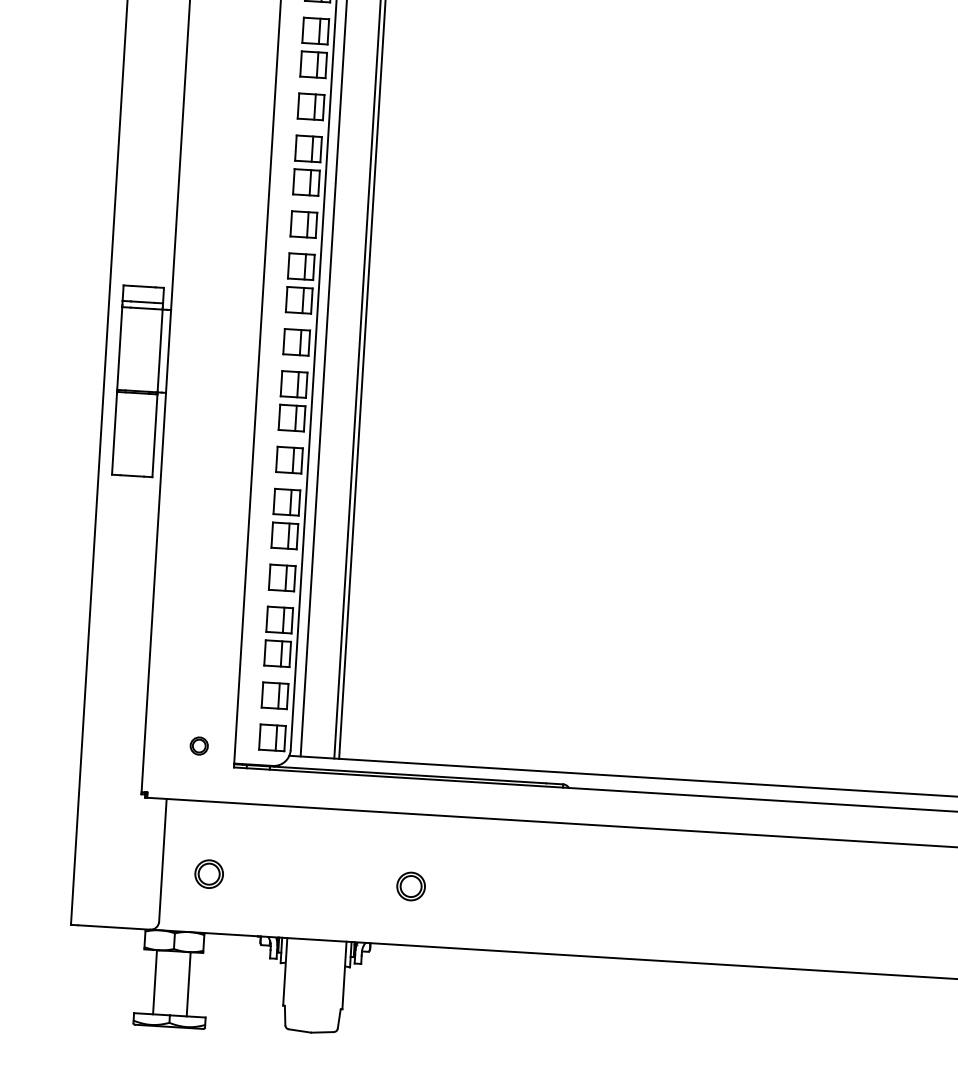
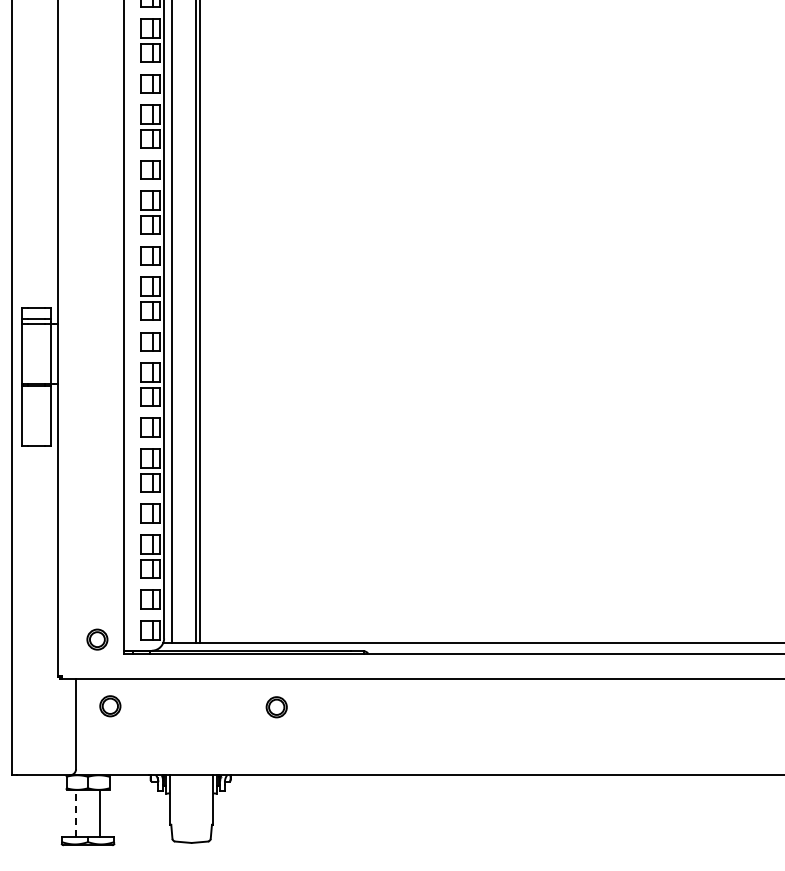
circle: (199, 745) -> (97, 639), size x1.6
part: (209, 874) -> (110, 706), moved
part: (410, 886) -> (276, 707), moved
line: (154, 981) -> (75, 812), solid -> dashed

